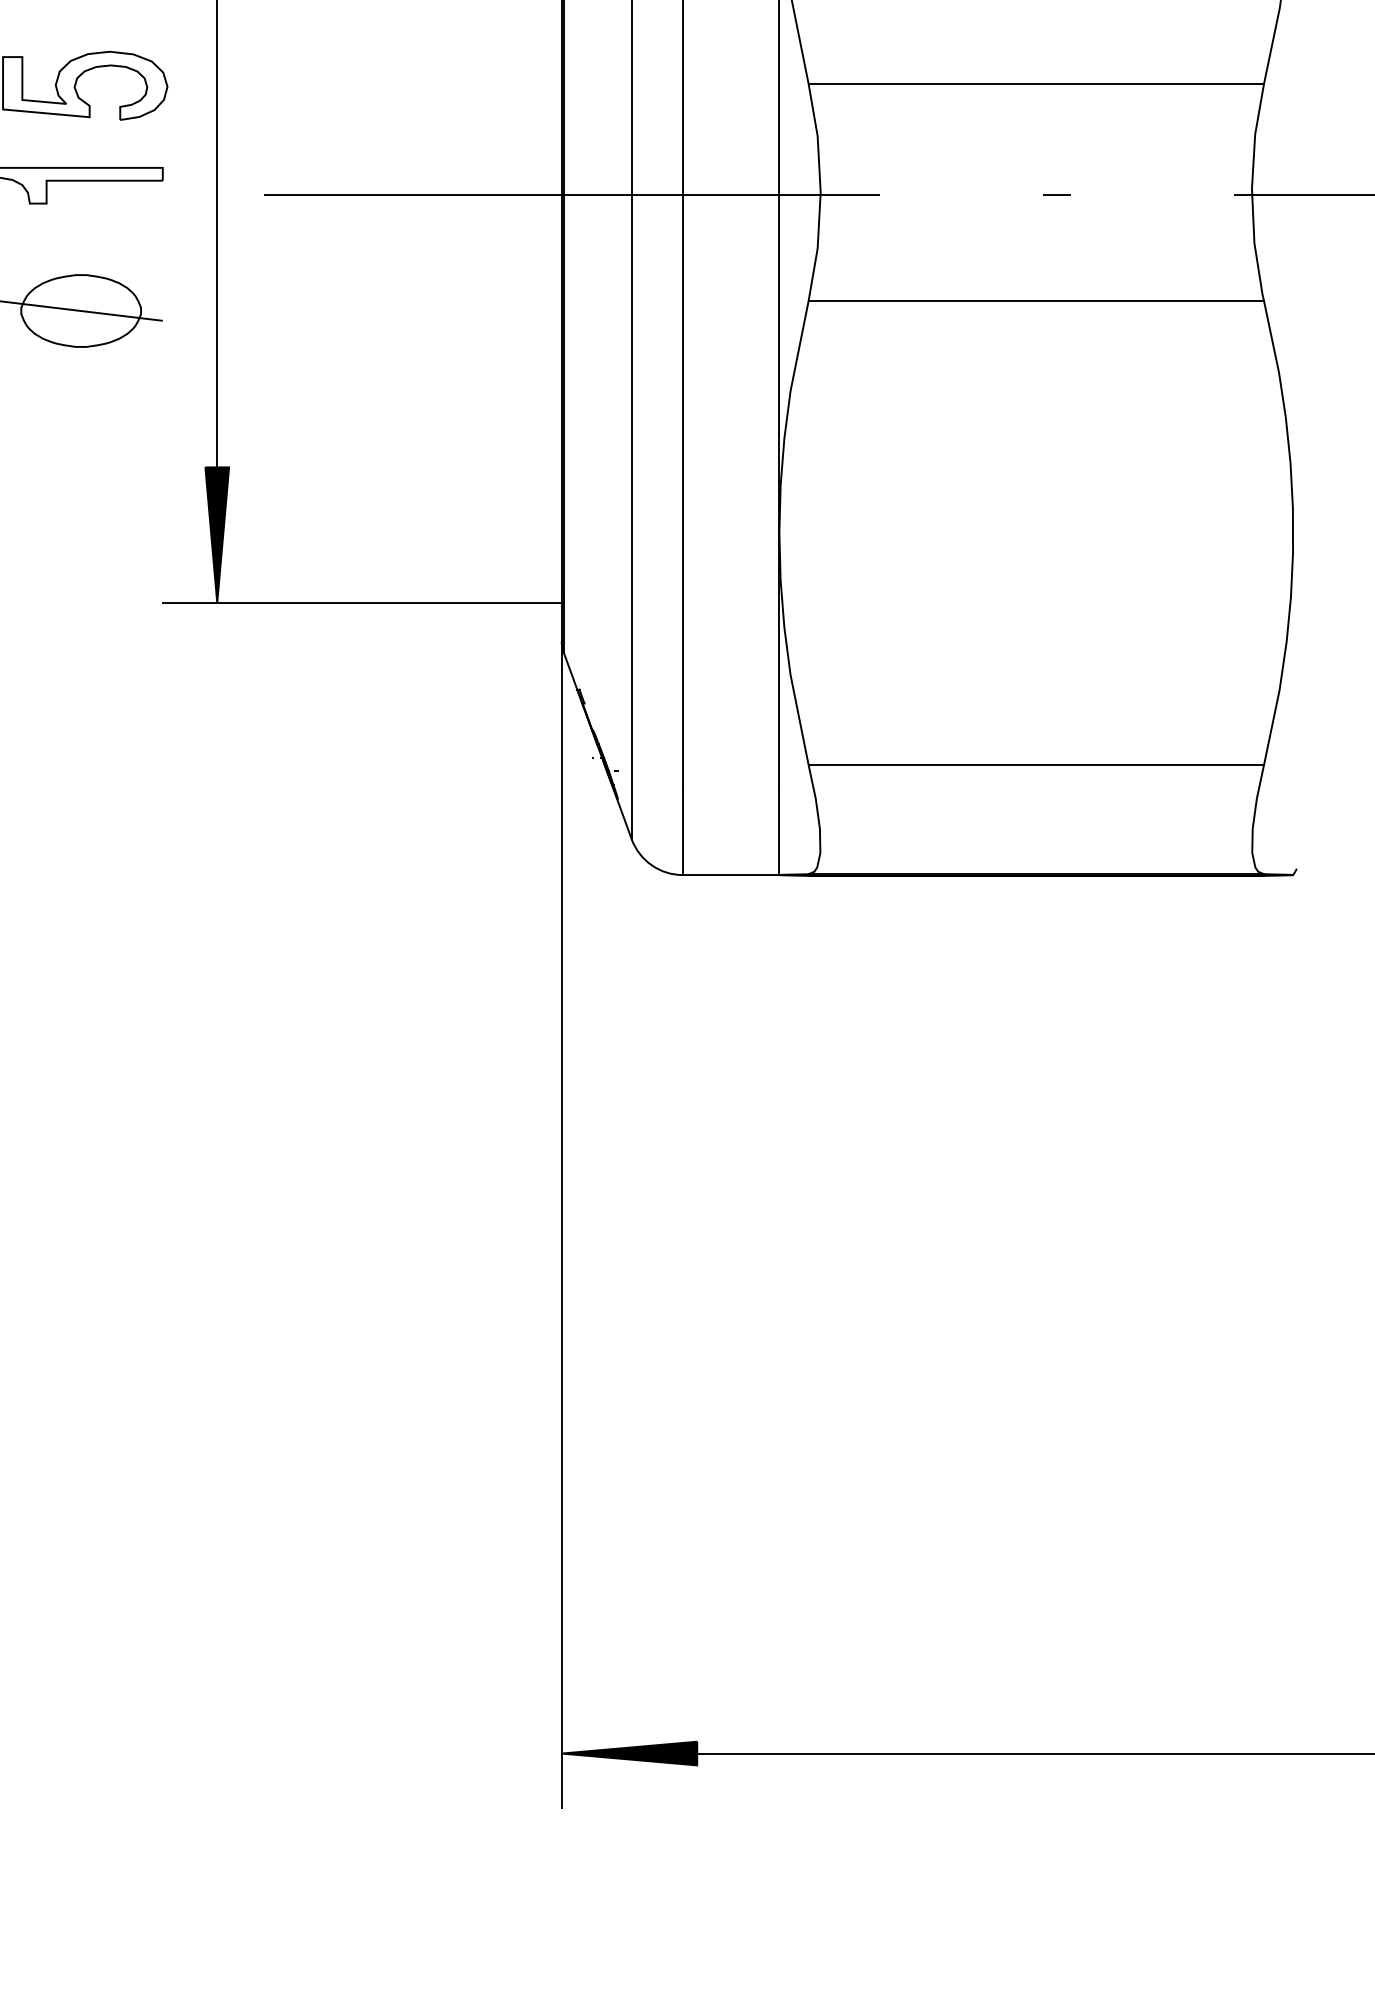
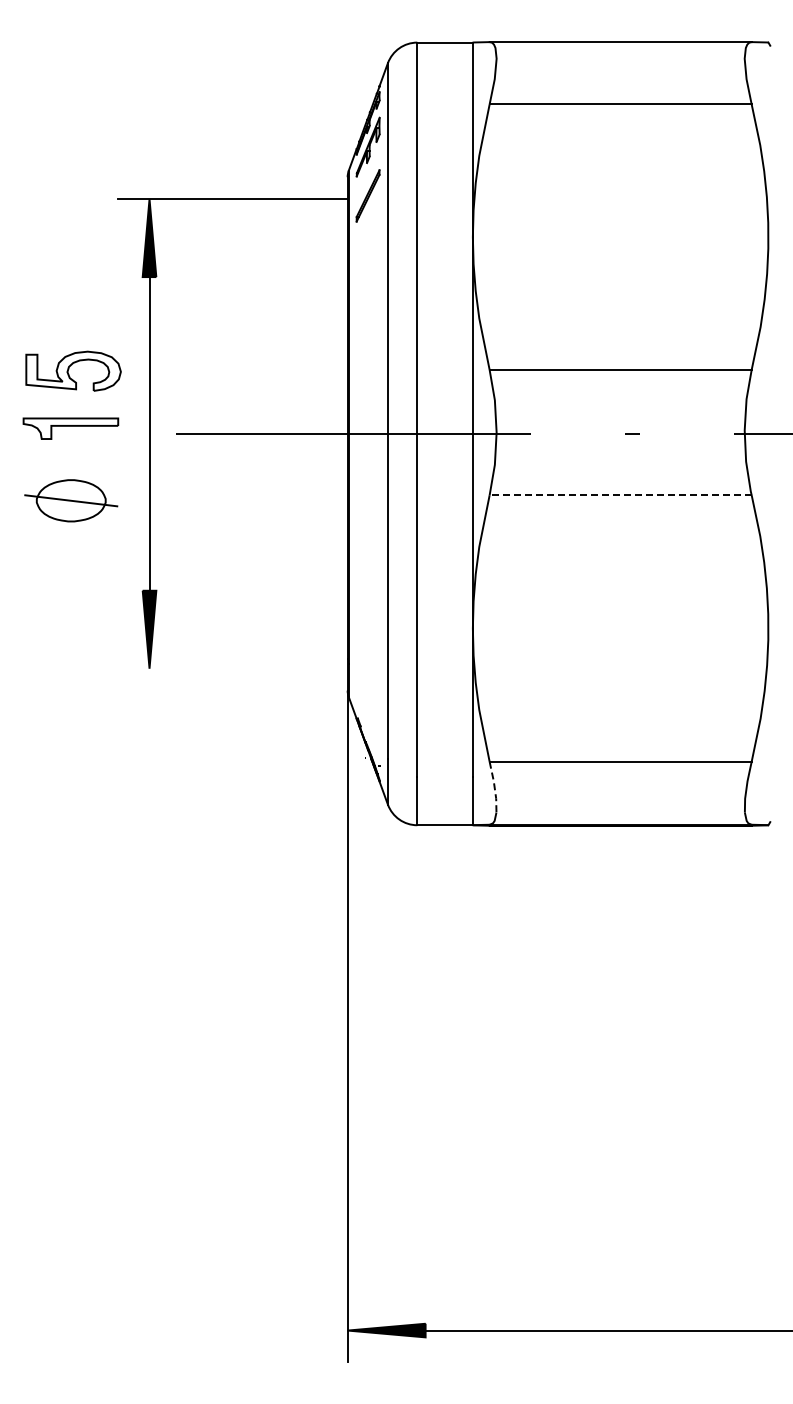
line: (1036, 301) -> (620, 495), solid -> dashed
line: (361, 602) -> (232, 668), removed
line: (816, 809) -> (494, 787), solid -> dashed

